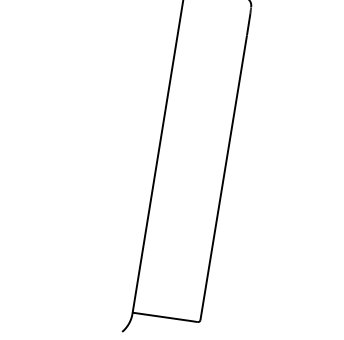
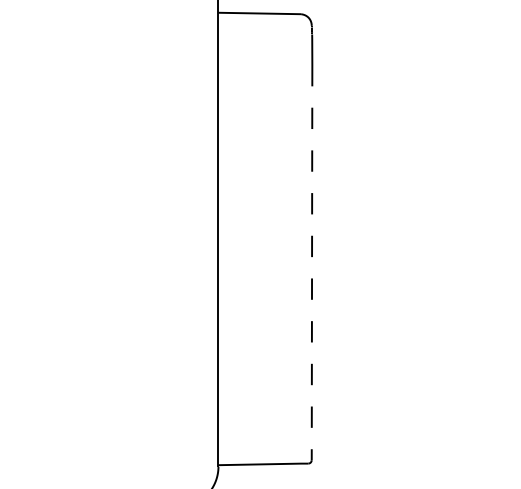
line: (224, 177) -> (312, 262), solid -> dashed

